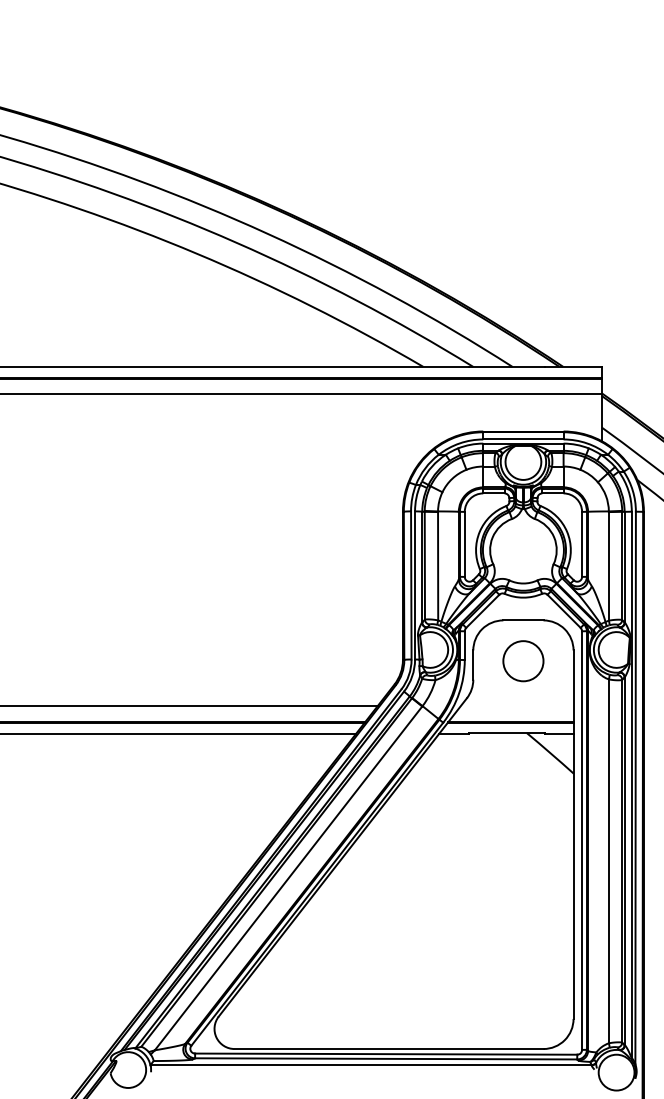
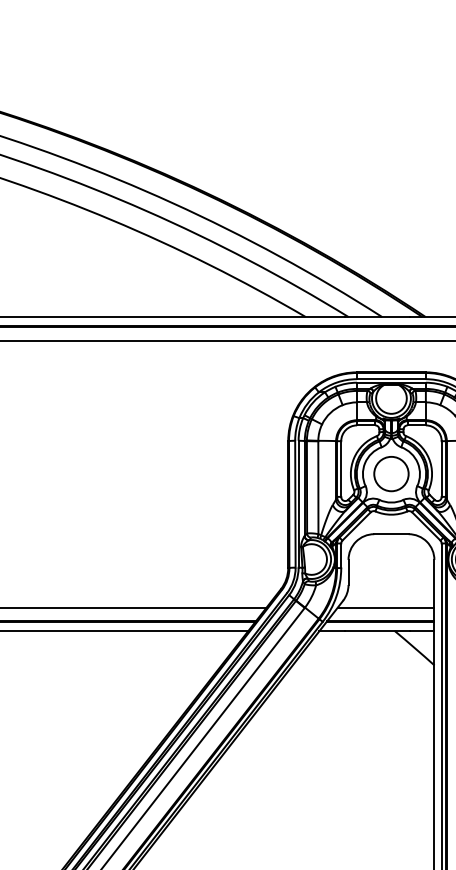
circle: (523, 661) -> (391, 474), moved
line: (516, 706) -> (385, 607), added

